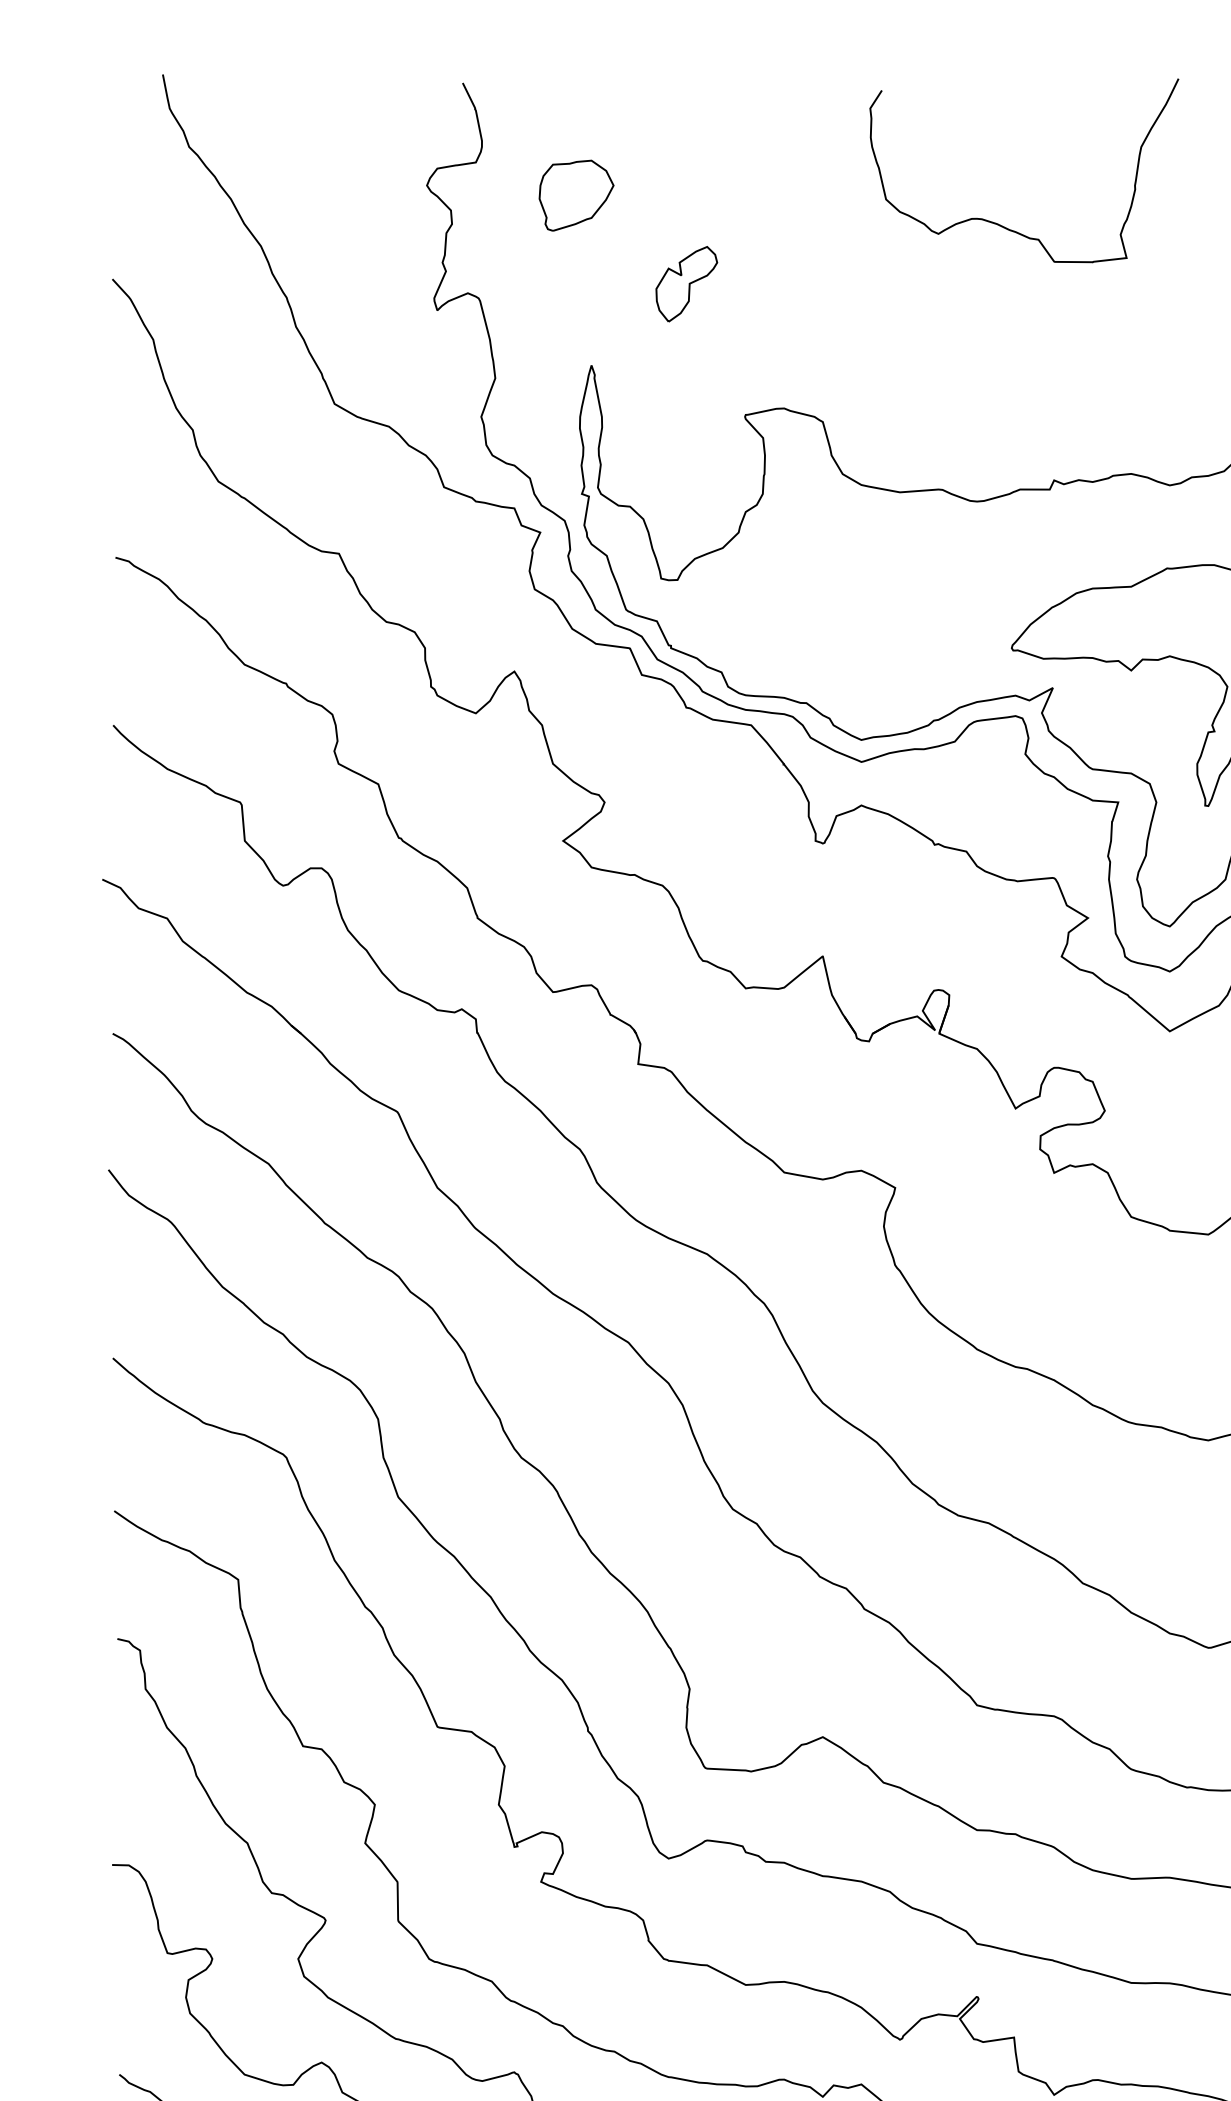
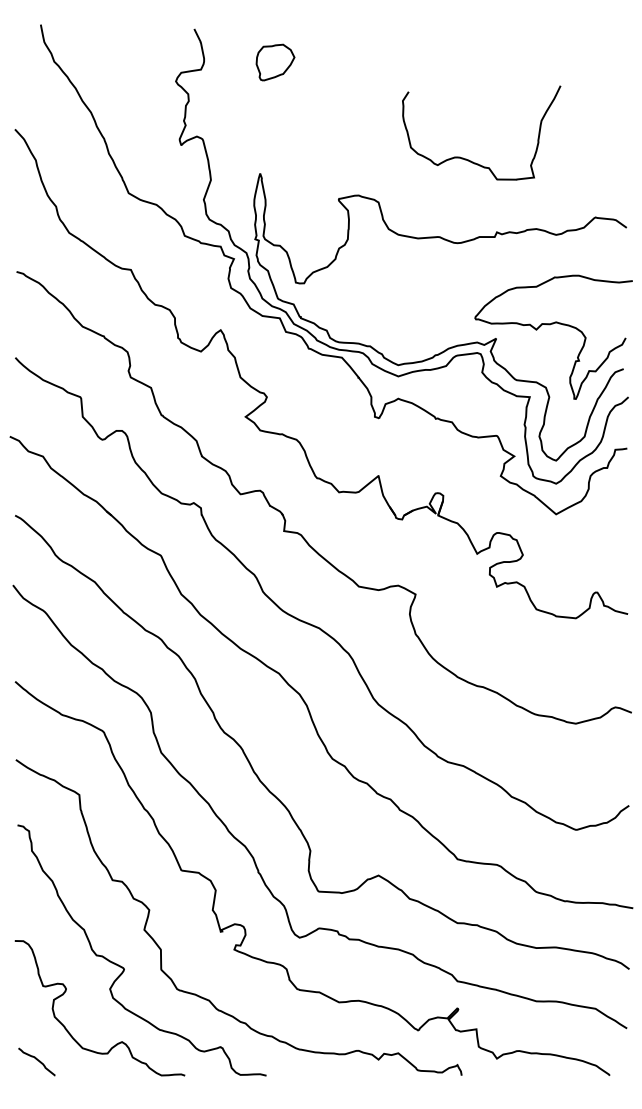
part: (576, 195) -> (275, 62), moved
curve: (1004, 224) -> (471, 160), moved
part: (685, 283) -> (308, 131), removed

